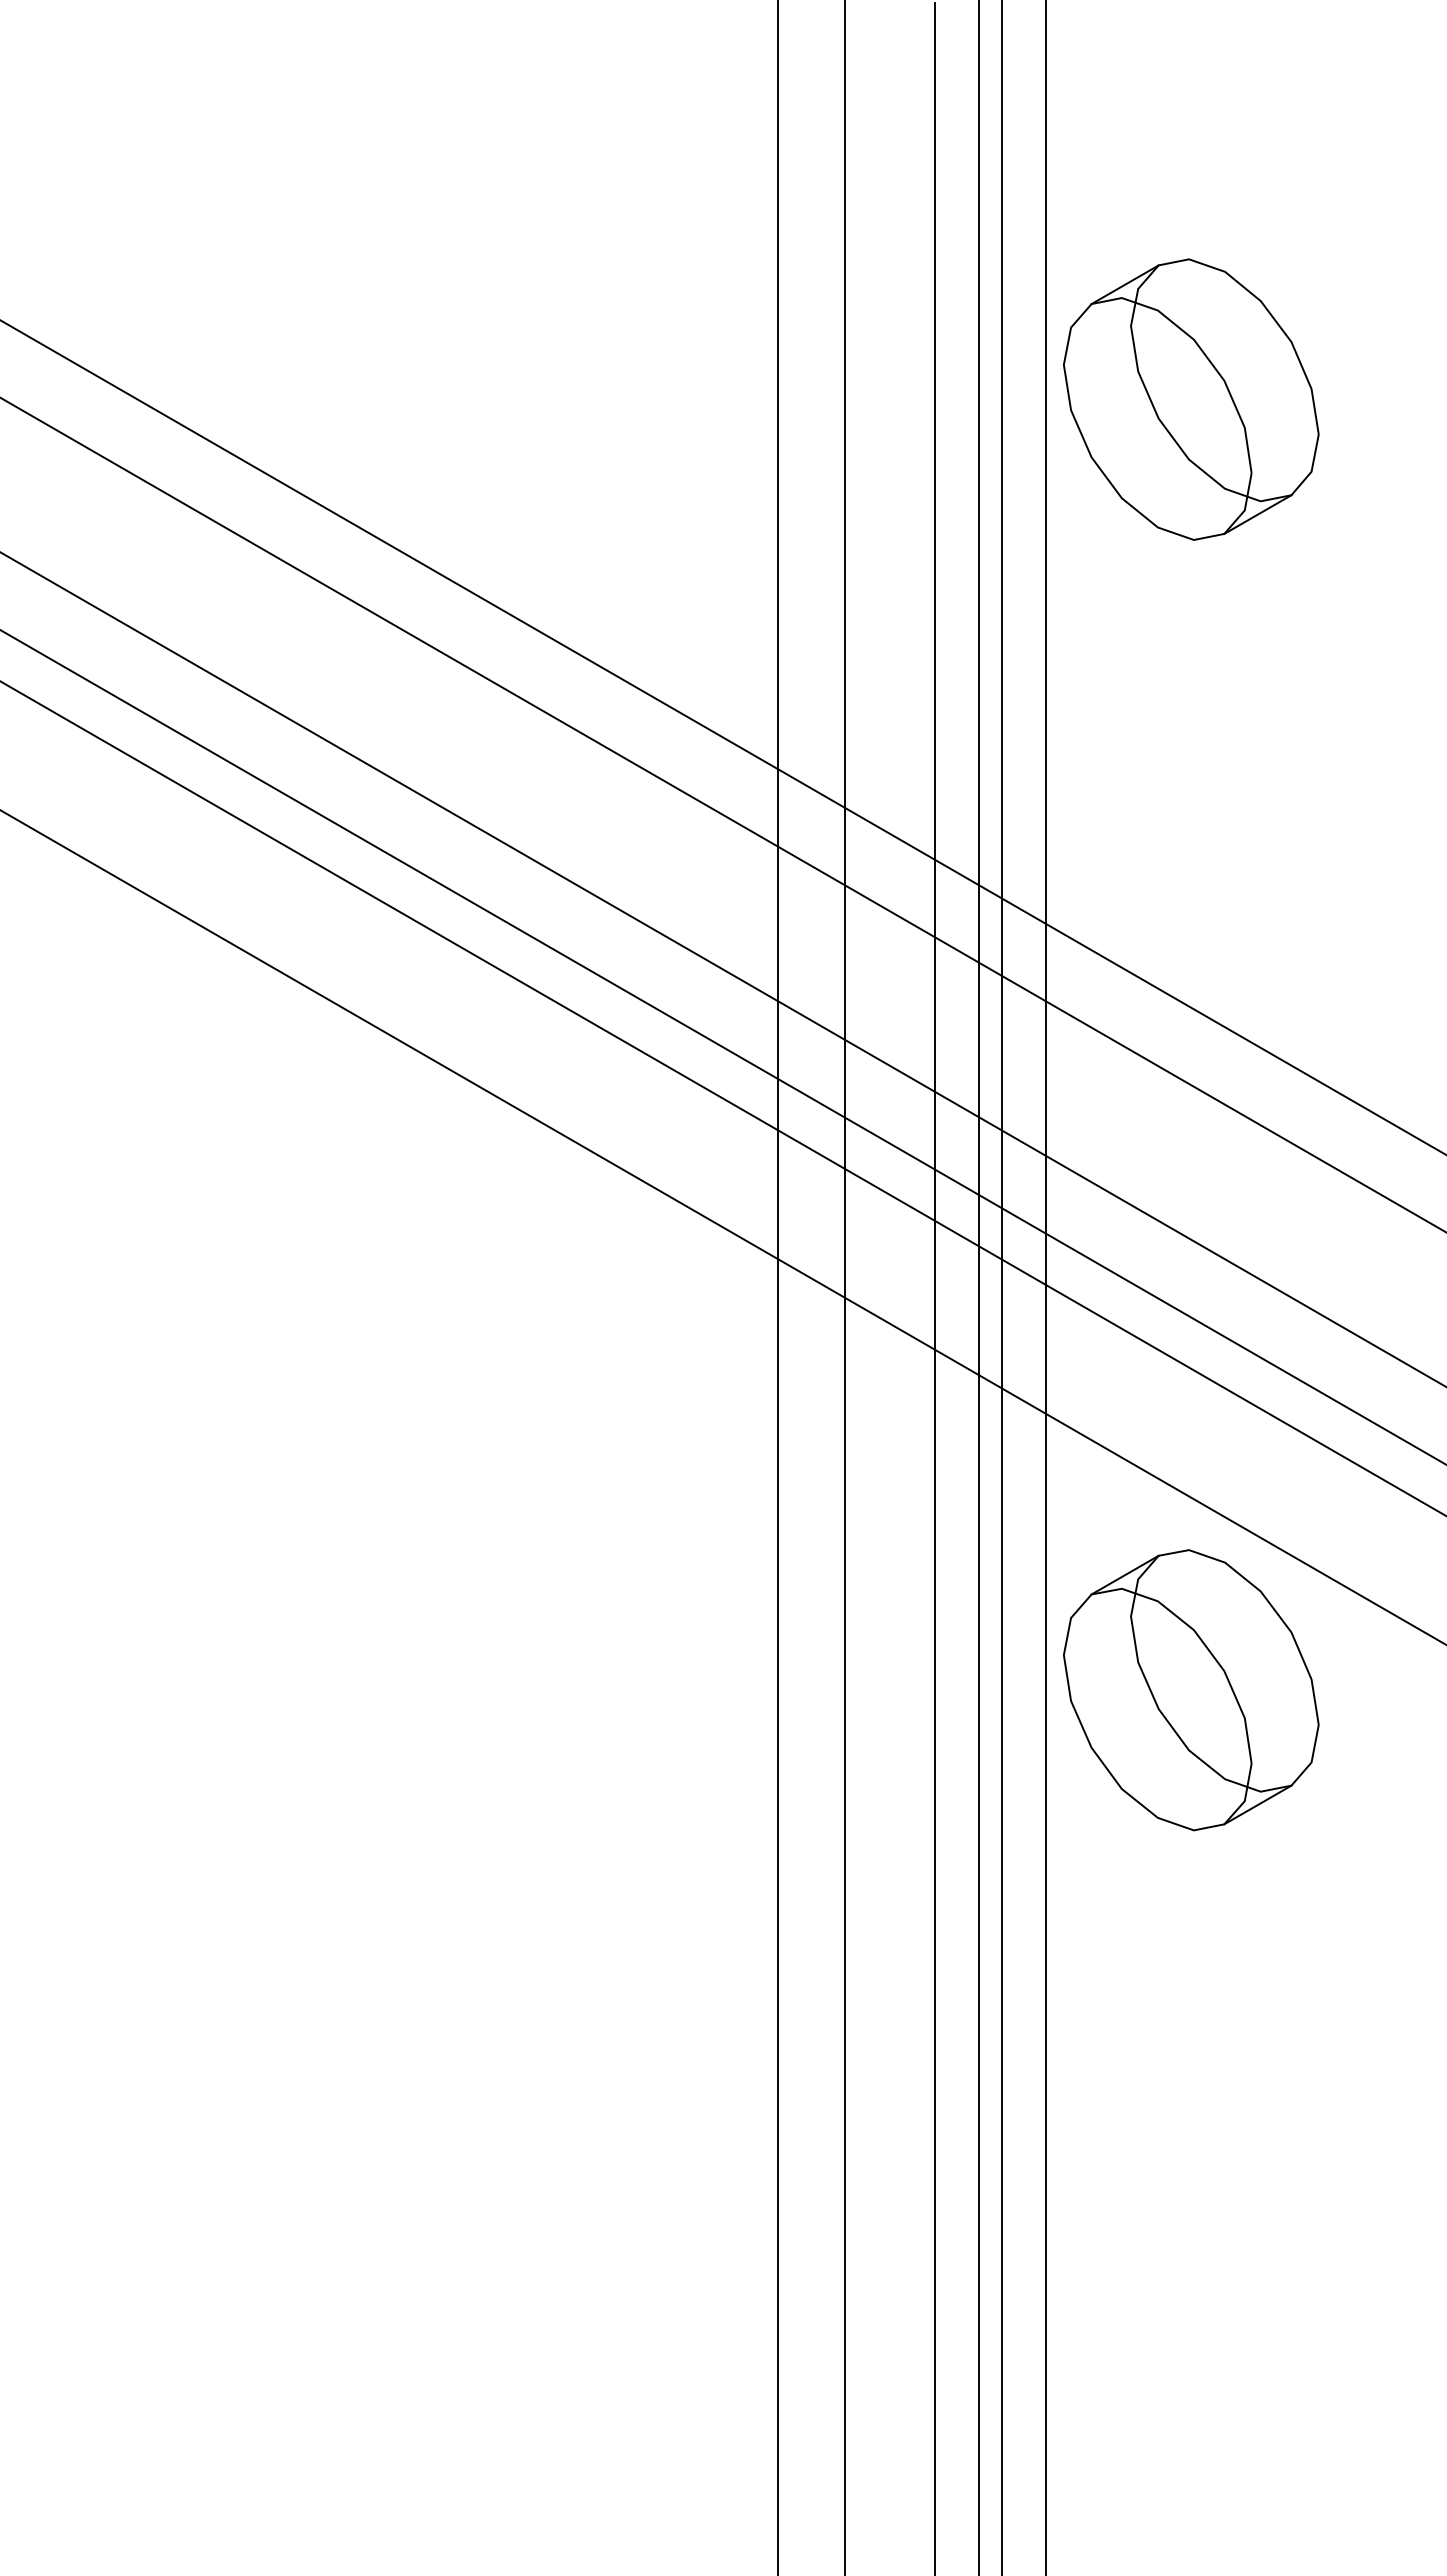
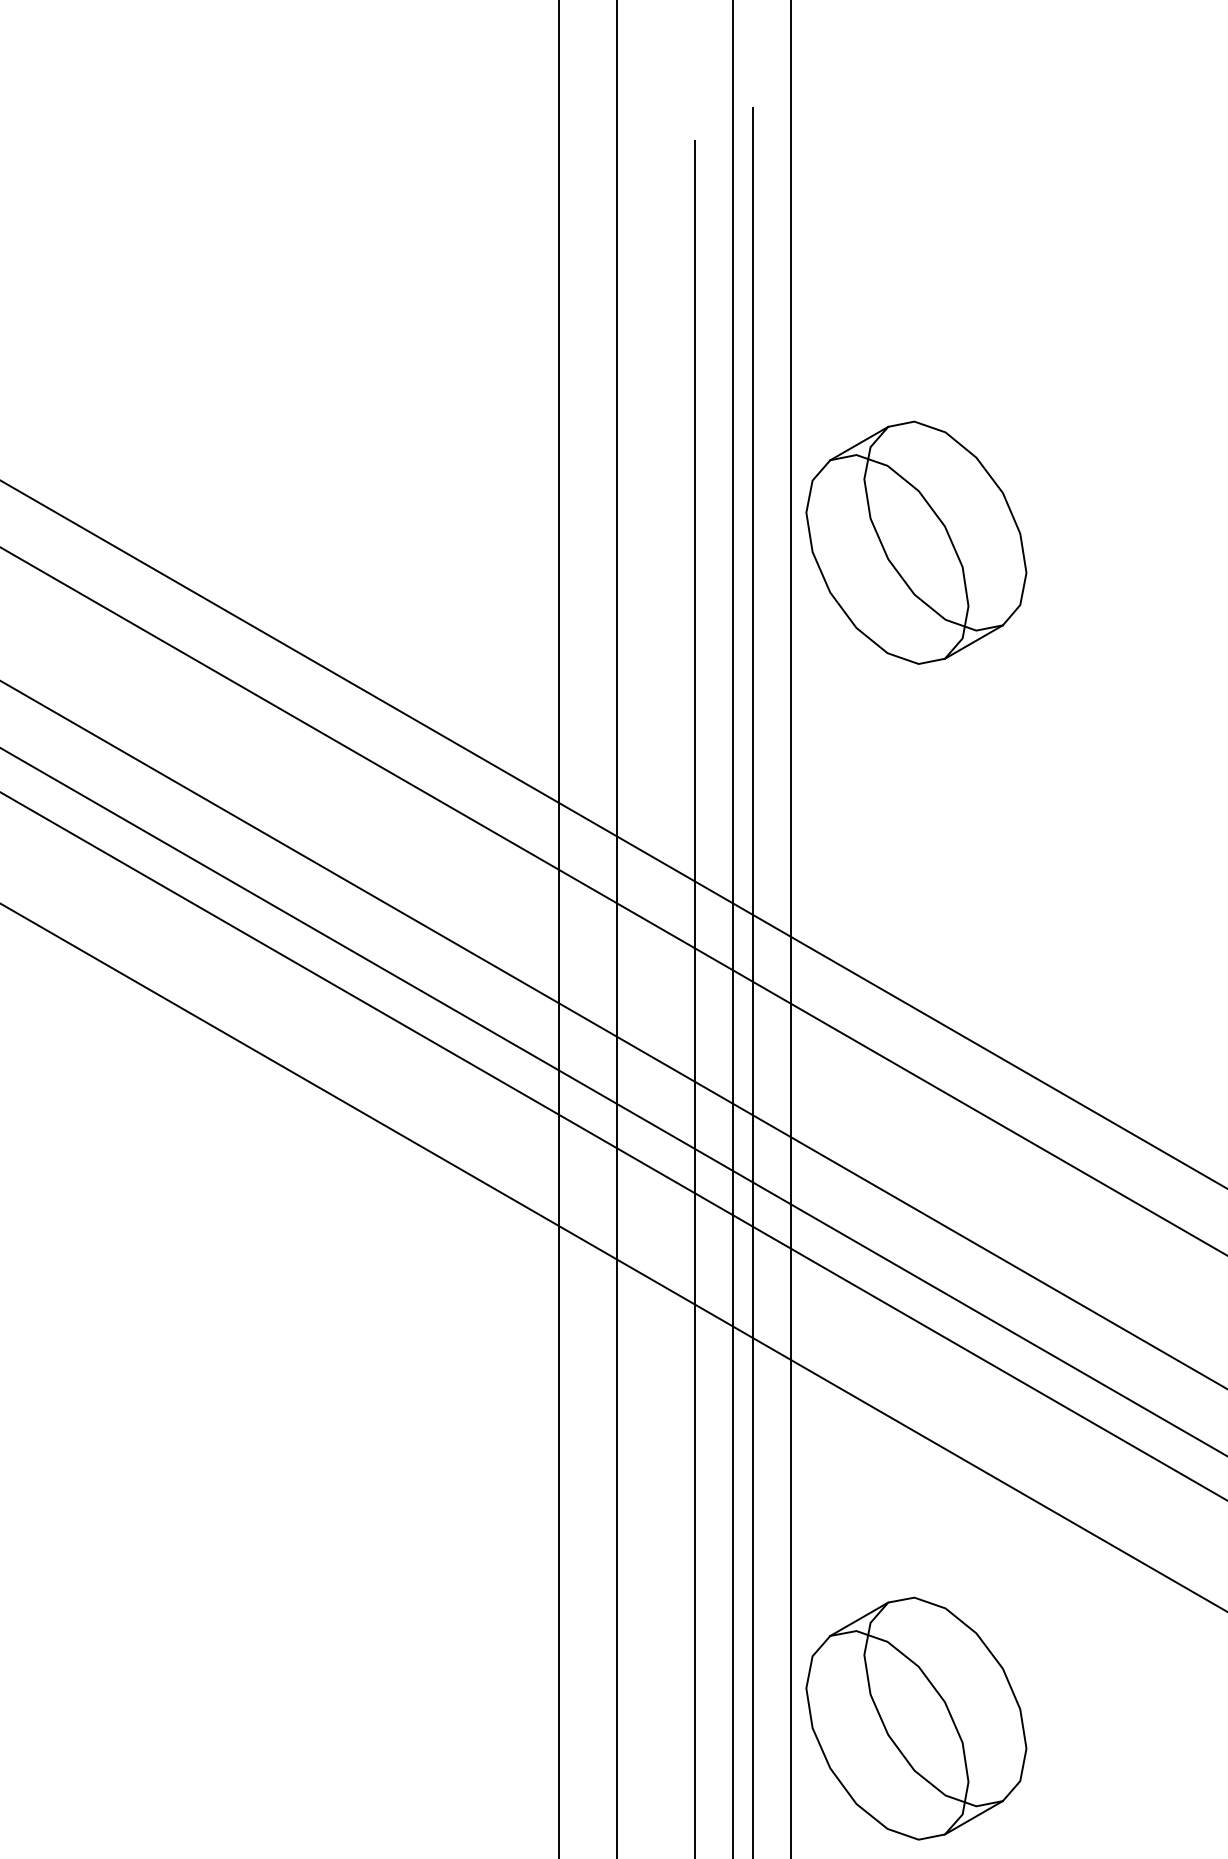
part: (1191, 399) -> (916, 542), moved
part: (1191, 1690) -> (916, 1718), moved

